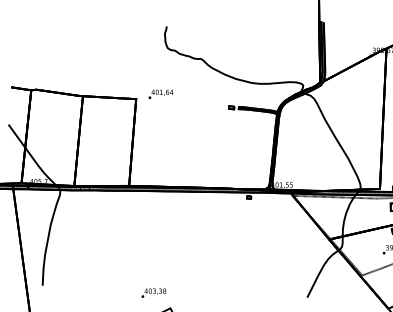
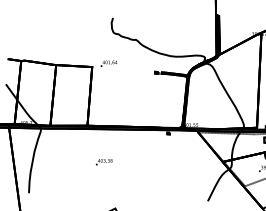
text: (152, 293) -> (103, 162), moved

